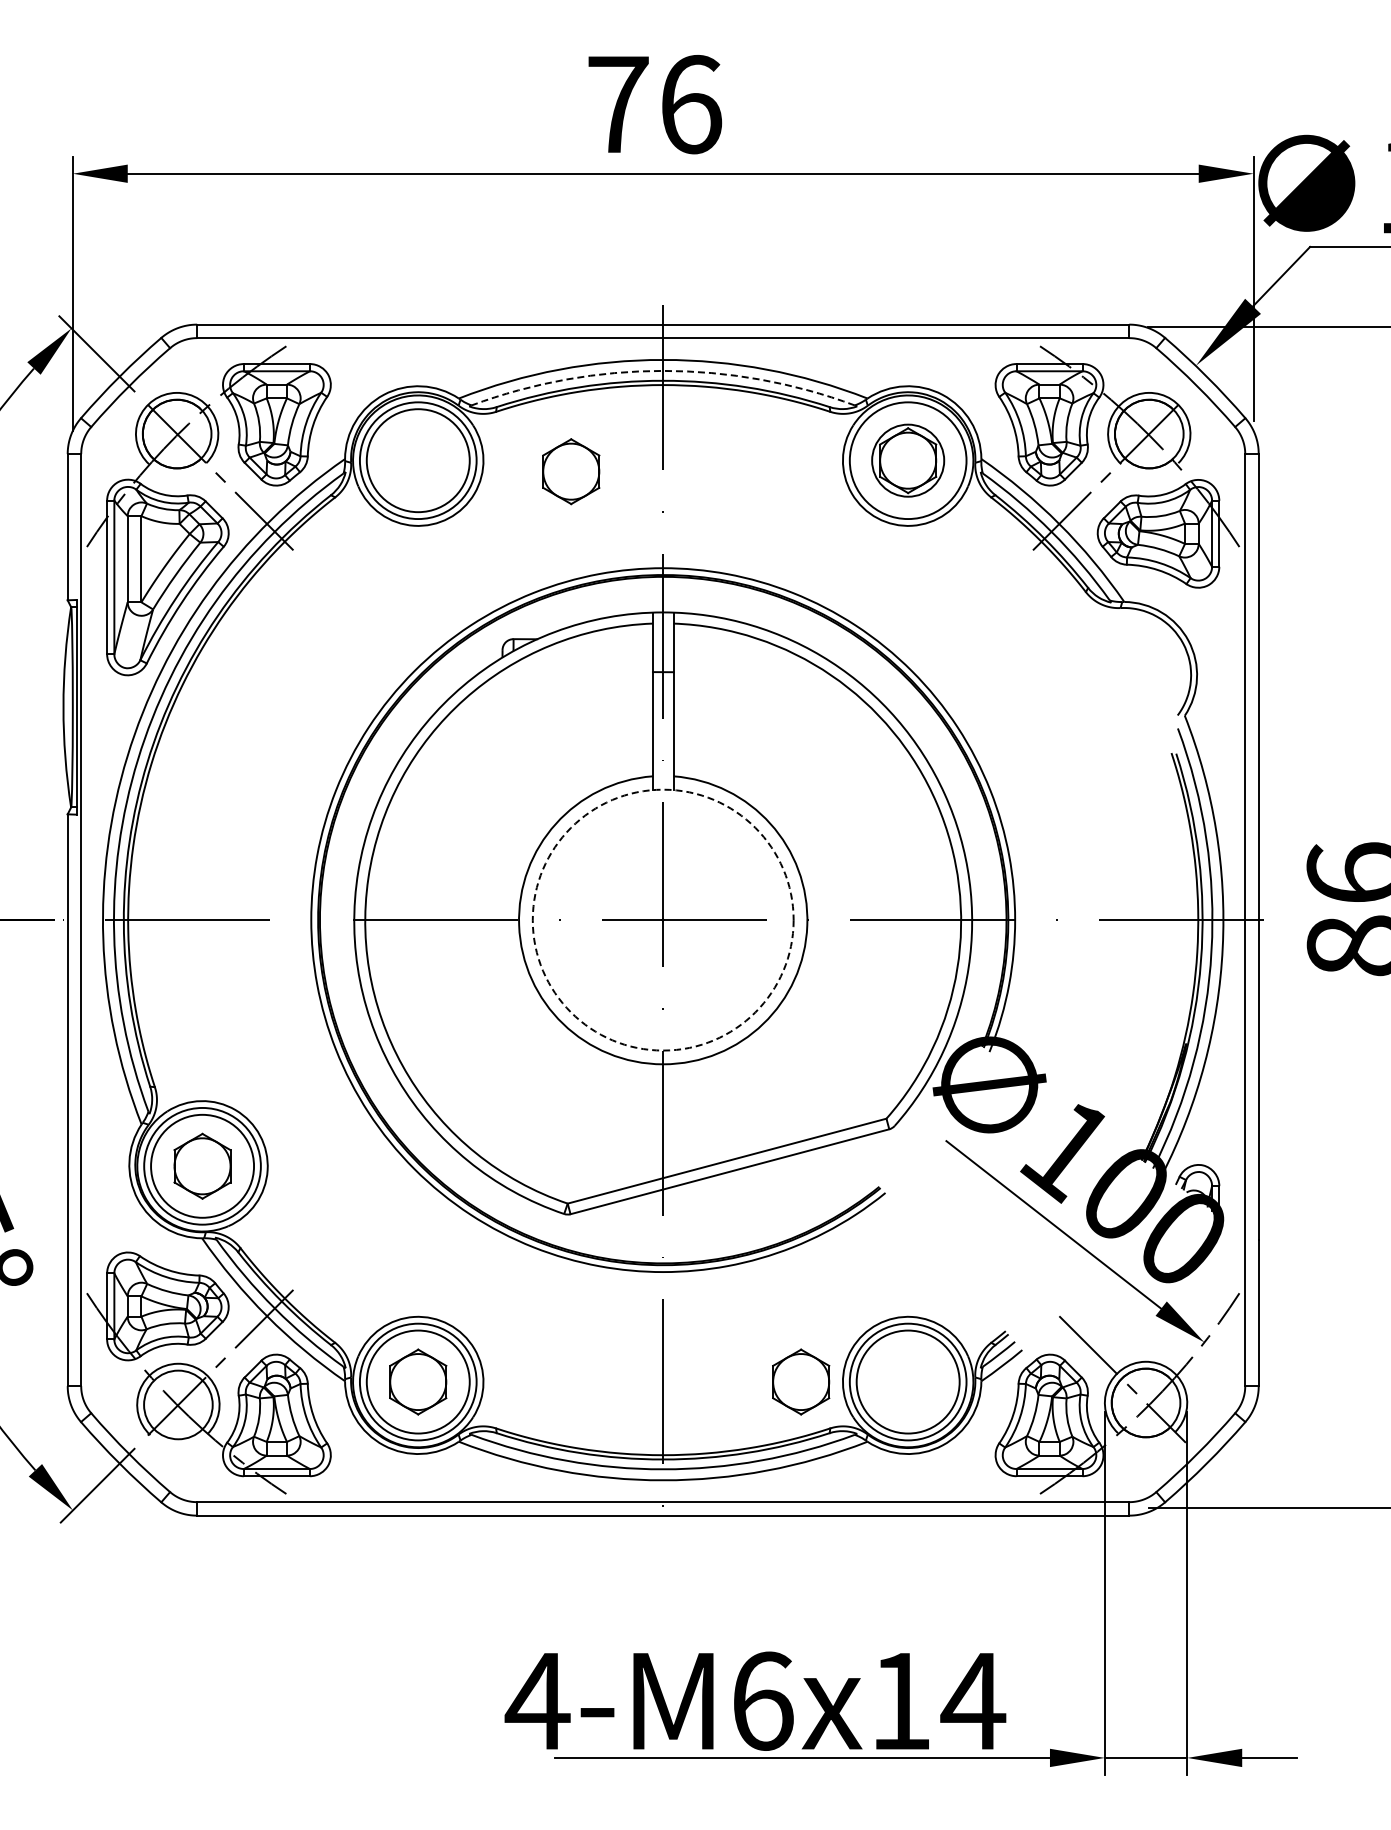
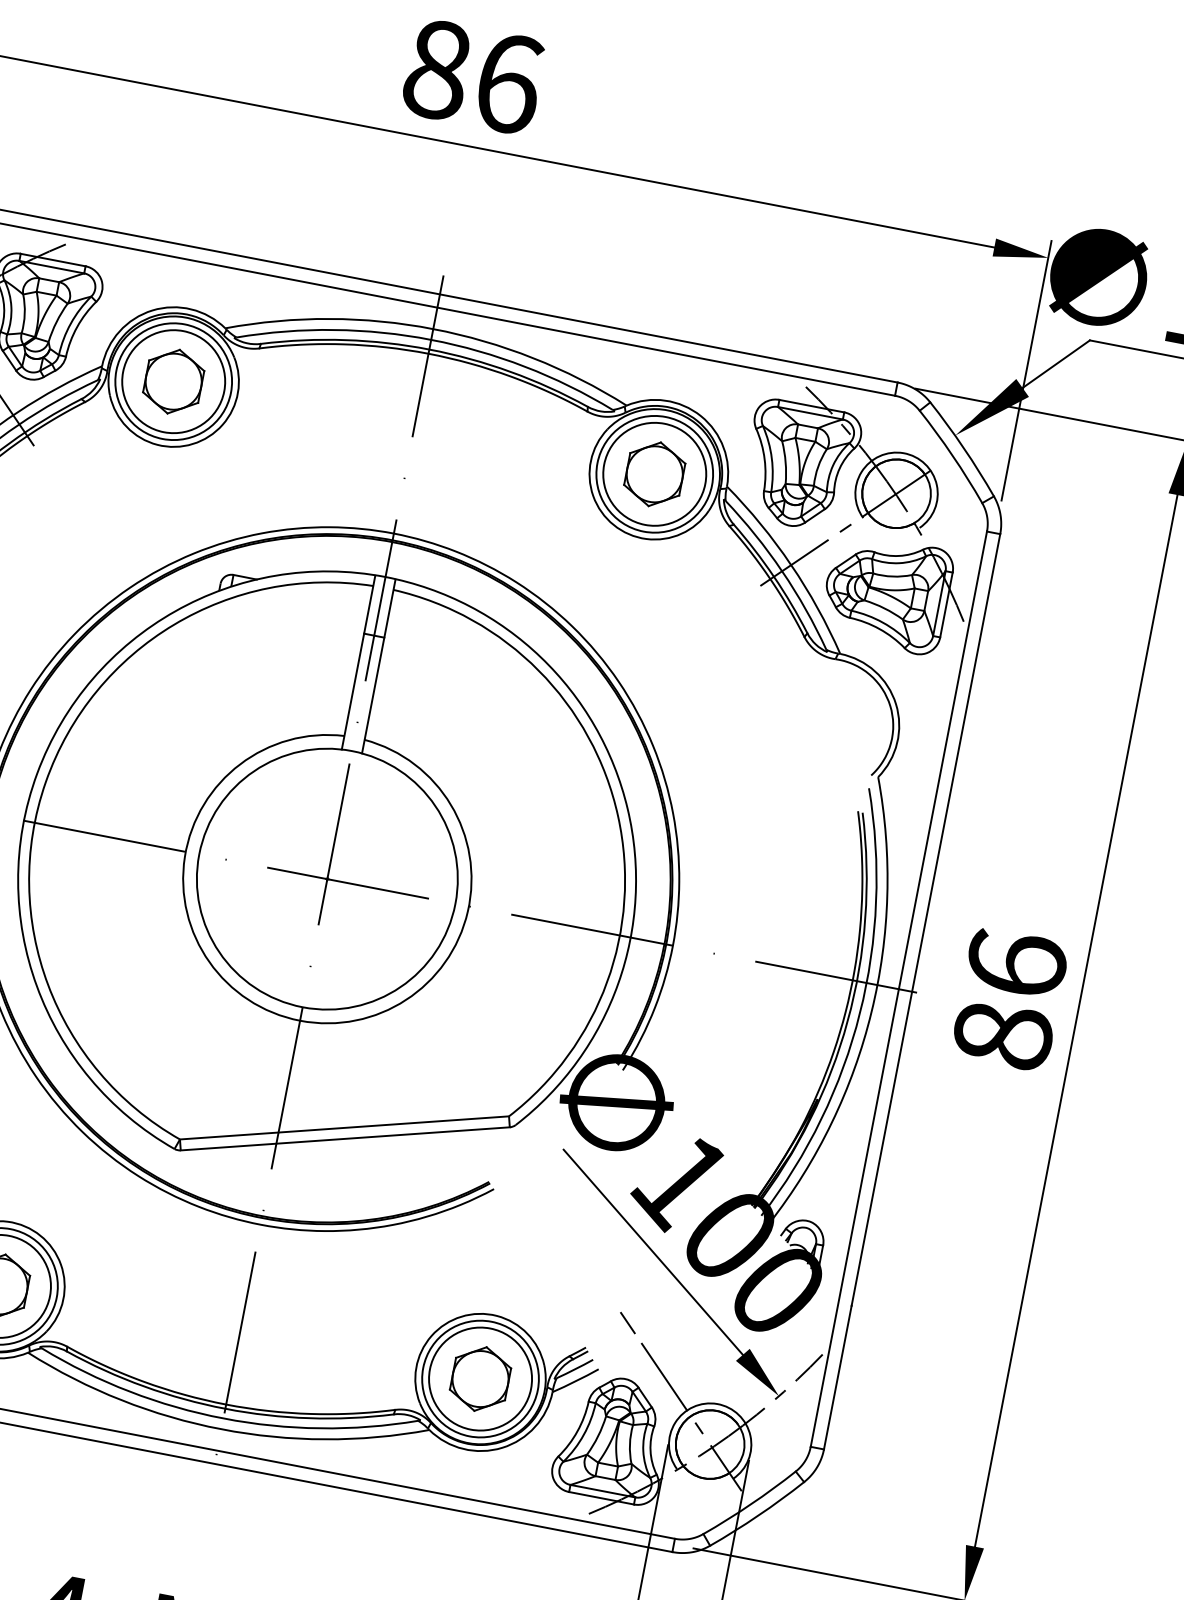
text: (618, 104) -> (437, 69), 76 -> 86
arc: (663, 370) -> (431, 339), dashed -> solid
circle: (907, 460) -> (654, 474), size x1.43
part: (571, 471) -> (173, 381), moved
circle: (662, 919) -> (326, 878), dashed -> solid
line: (1042, 1298) -> (628, 1322), added
part: (801, 1381) -> (480, 1378), moved

